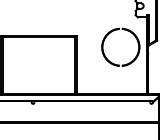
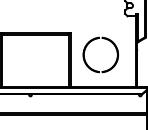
part: (113, 31) -> (94, 40), moved

